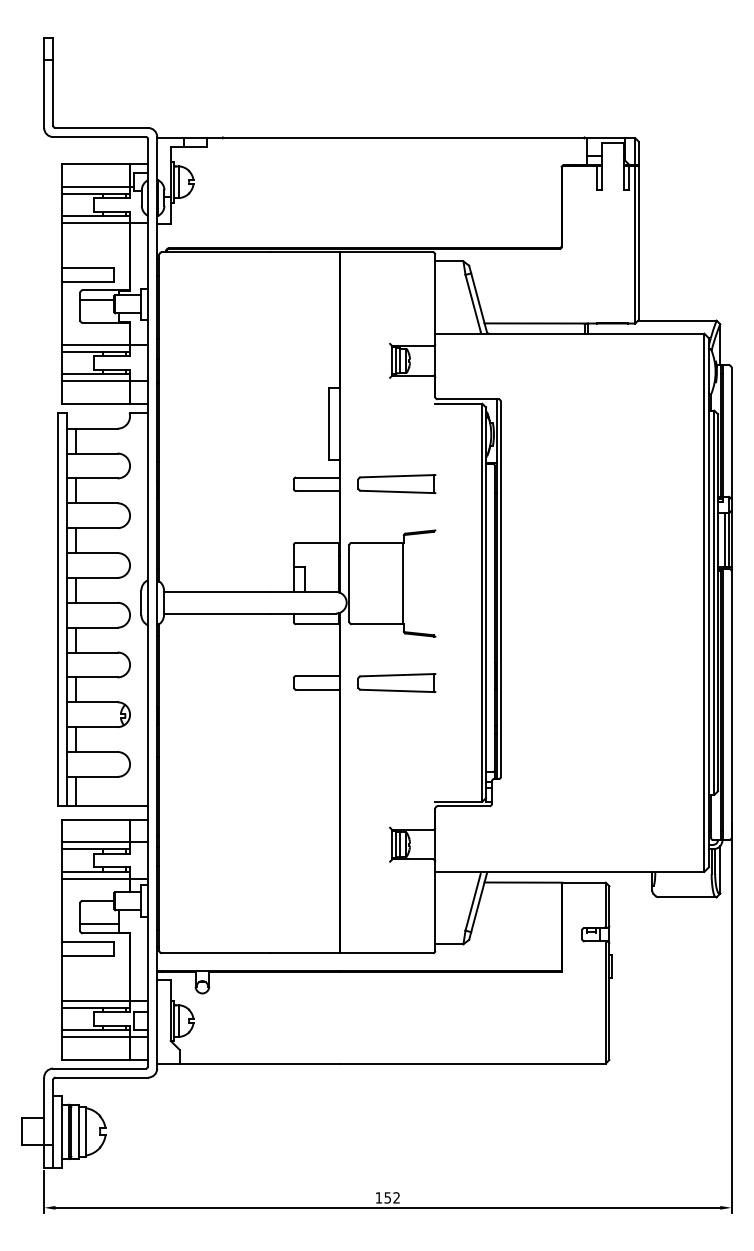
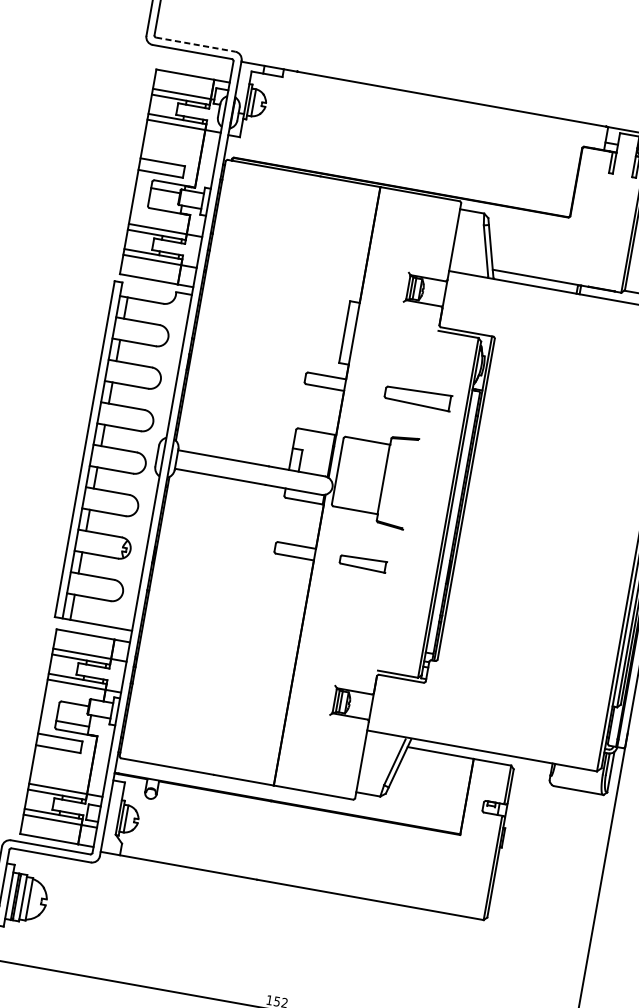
line: (102, 127) -> (196, 44), solid -> dashed
part: (396, 483) -> (417, 397), moved
part: (396, 682) -> (362, 562), size x0.7

